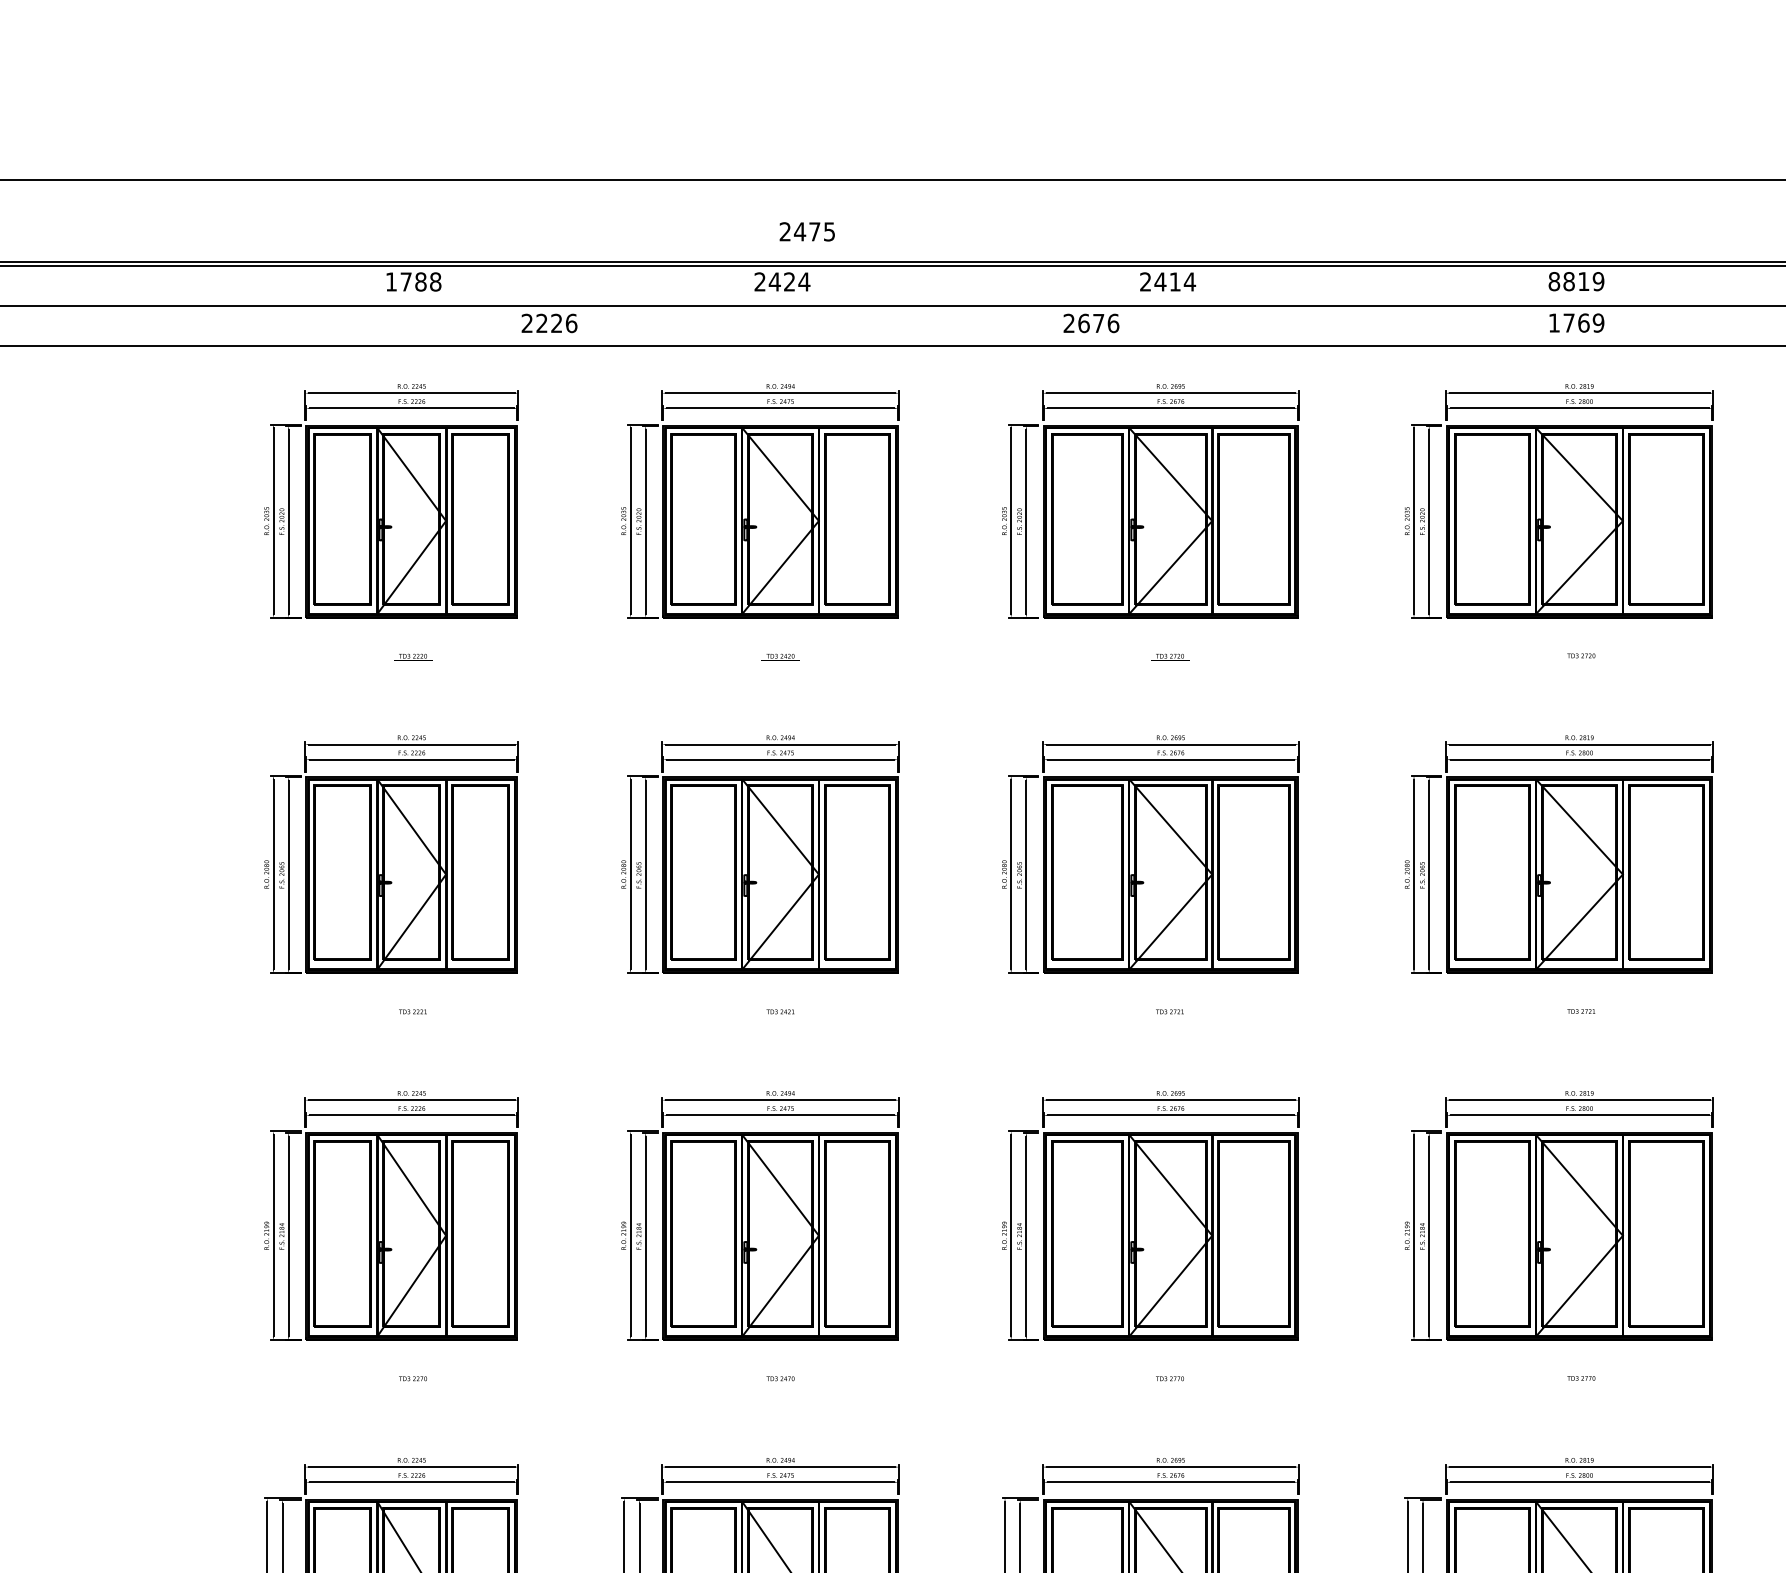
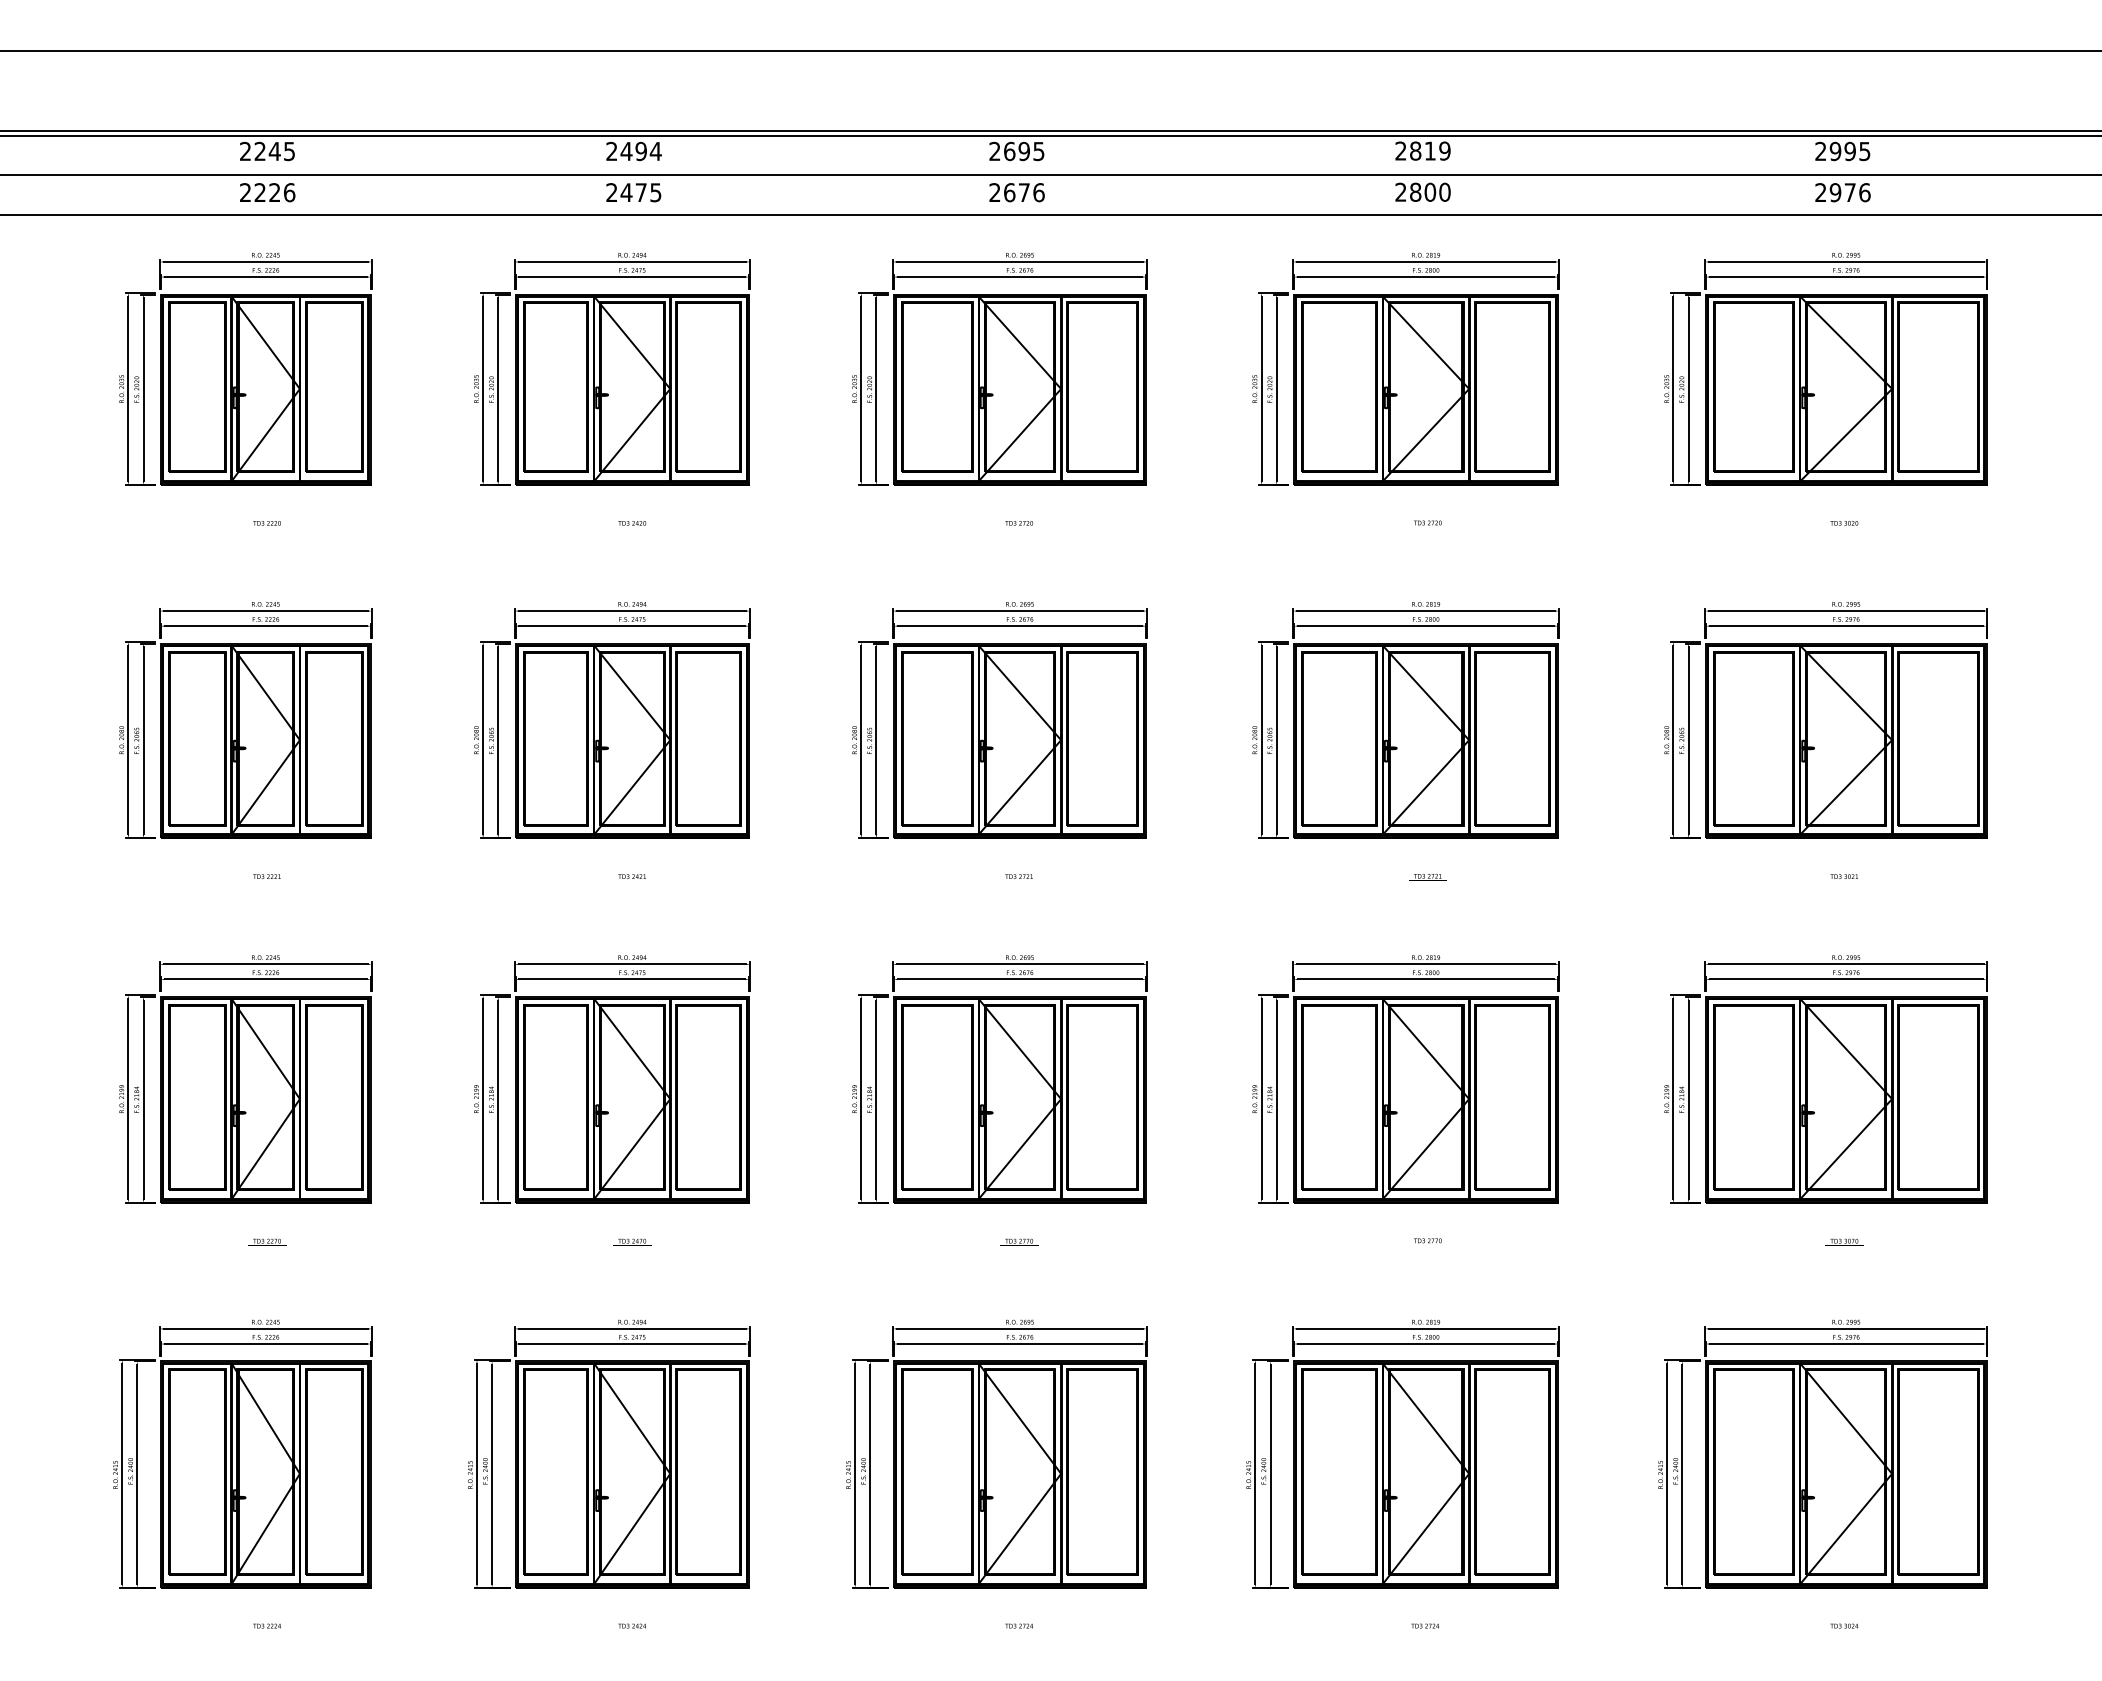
text: (807, 231) -> (633, 192), moved
text: (1553, 280) -> (1400, 150), 8819 -> 2819
text: (413, 282) -> (267, 151), 1788 -> 2245
text: (788, 282) -> (640, 151), 2424 -> 2494
text: (1174, 282) -> (1023, 151), 2414 -> 2695
text: (1575, 322) -> (1422, 191), 1769 -> 2800
text: (549, 323) -> (267, 192), moved
text: (1090, 323) -> (1016, 192), moved

